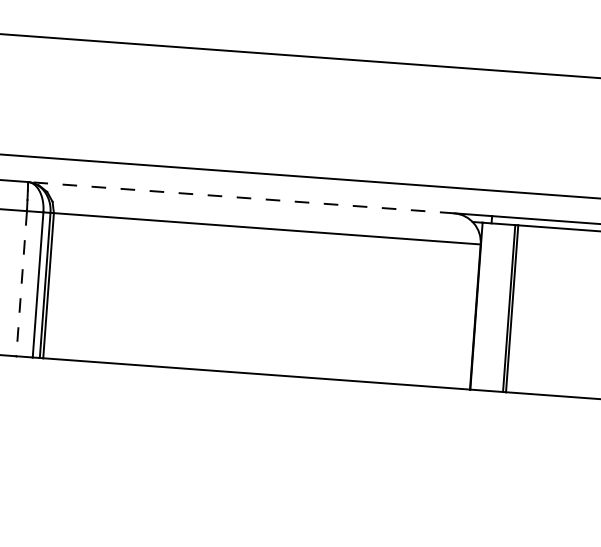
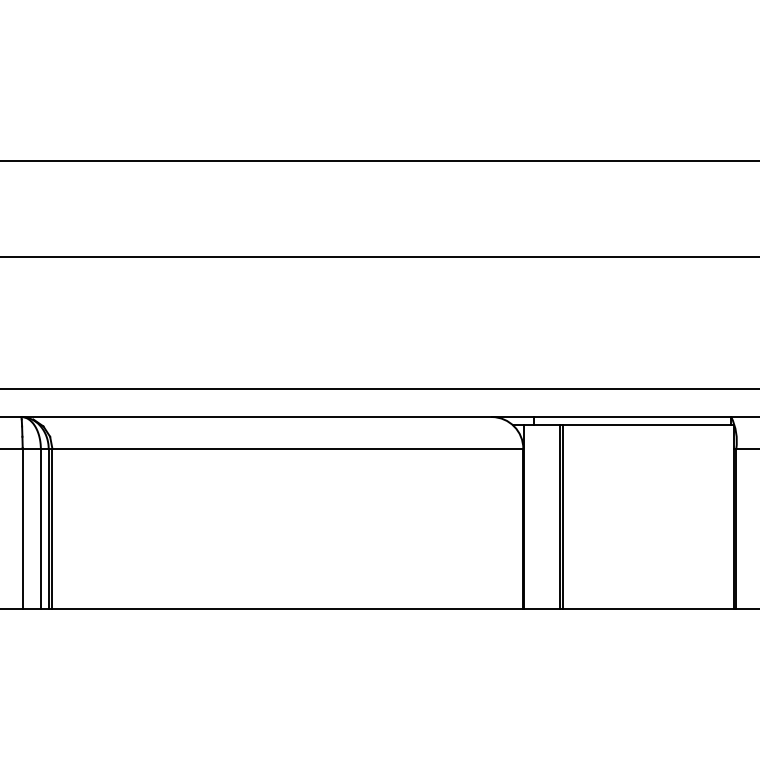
line: (240, 198) -> (256, 417), dashed -> solid
line: (21, 284) -> (22, 529), dashed -> solid

